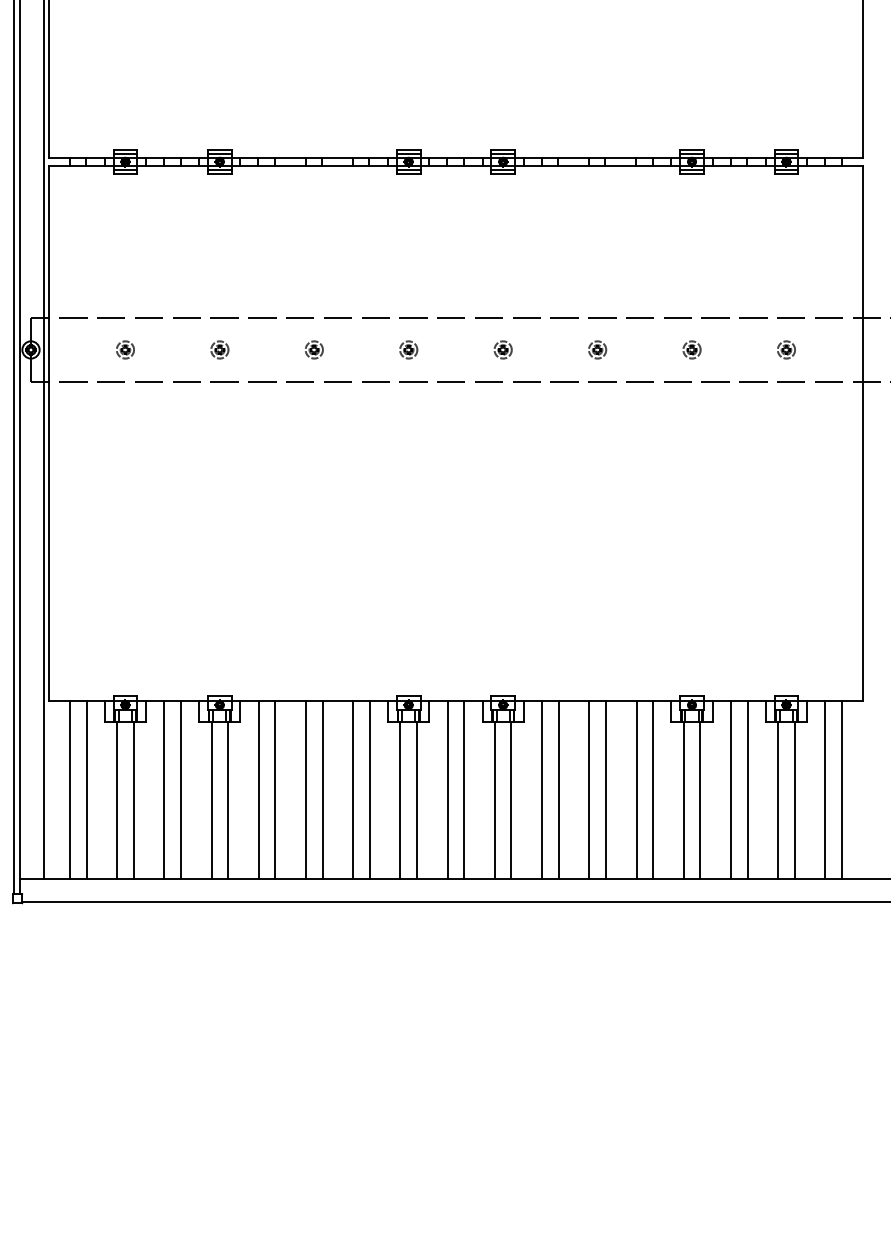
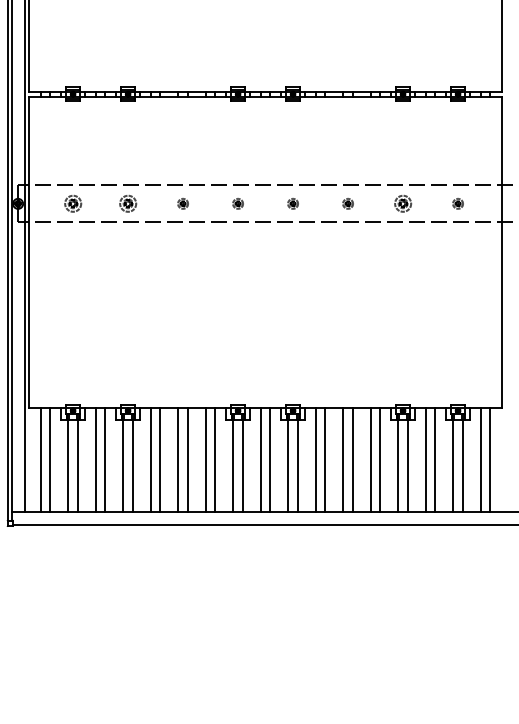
part: (124, 349) -> (72, 203), size x1.6
part: (218, 349) -> (127, 203), size x1.6
part: (691, 349) -> (402, 203), size x1.6

